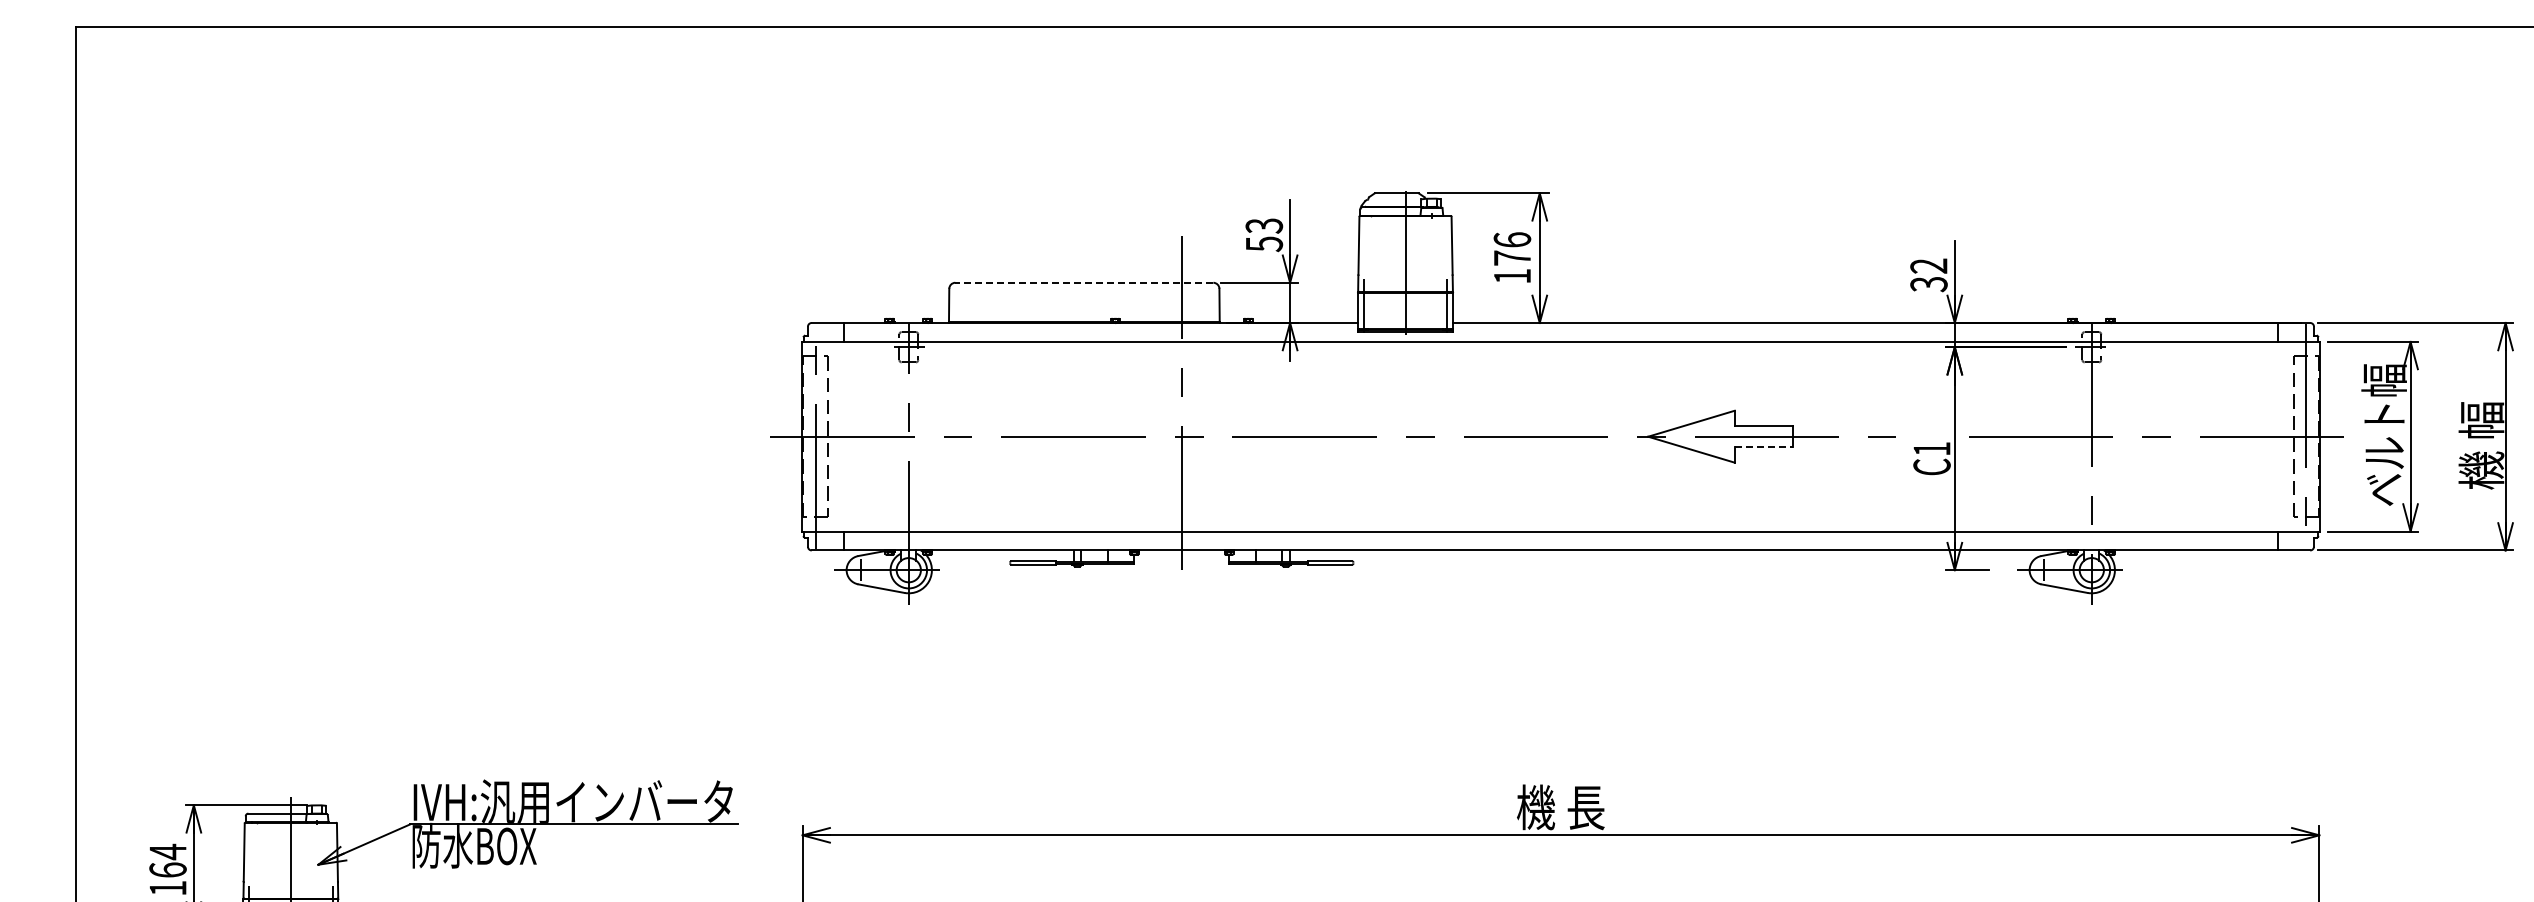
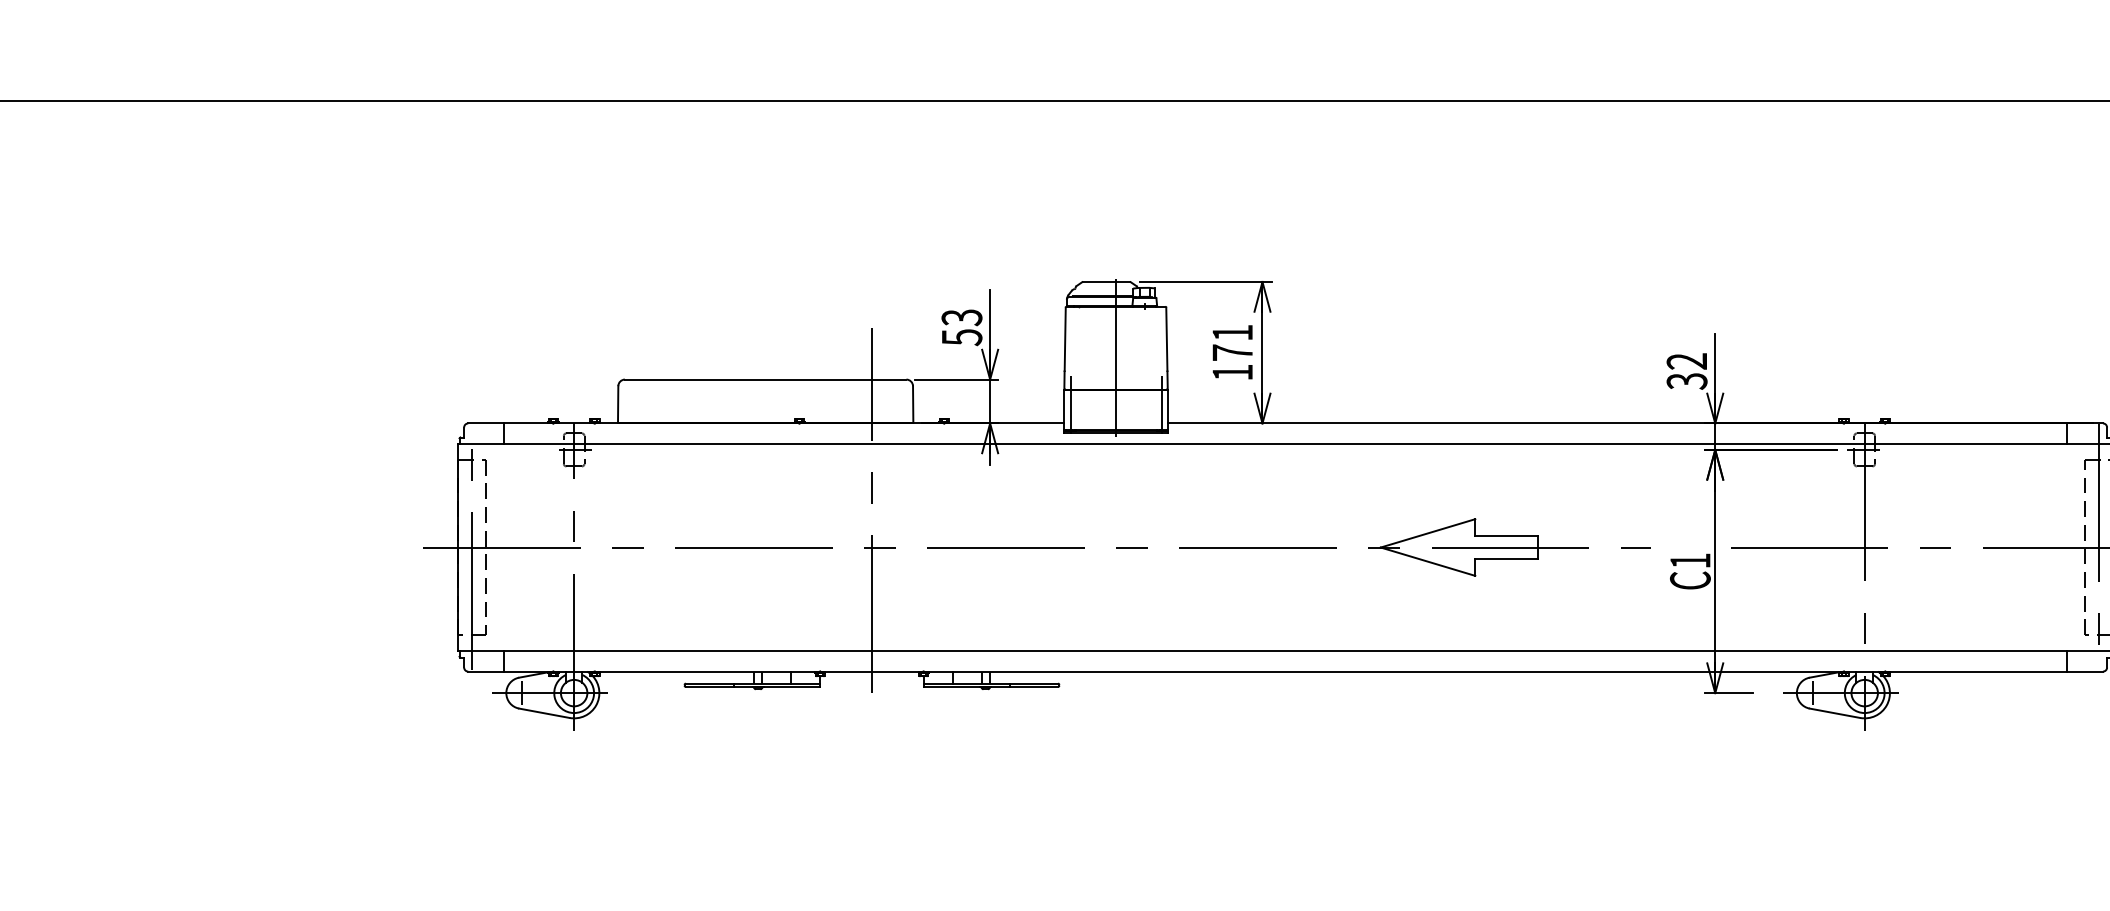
text: (1512, 239) -> (1232, 332), 176 -> 171
line: (1083, 282) -> (764, 379), dashed -> solid
line: (1763, 447) -> (1506, 559), dashed -> solid

